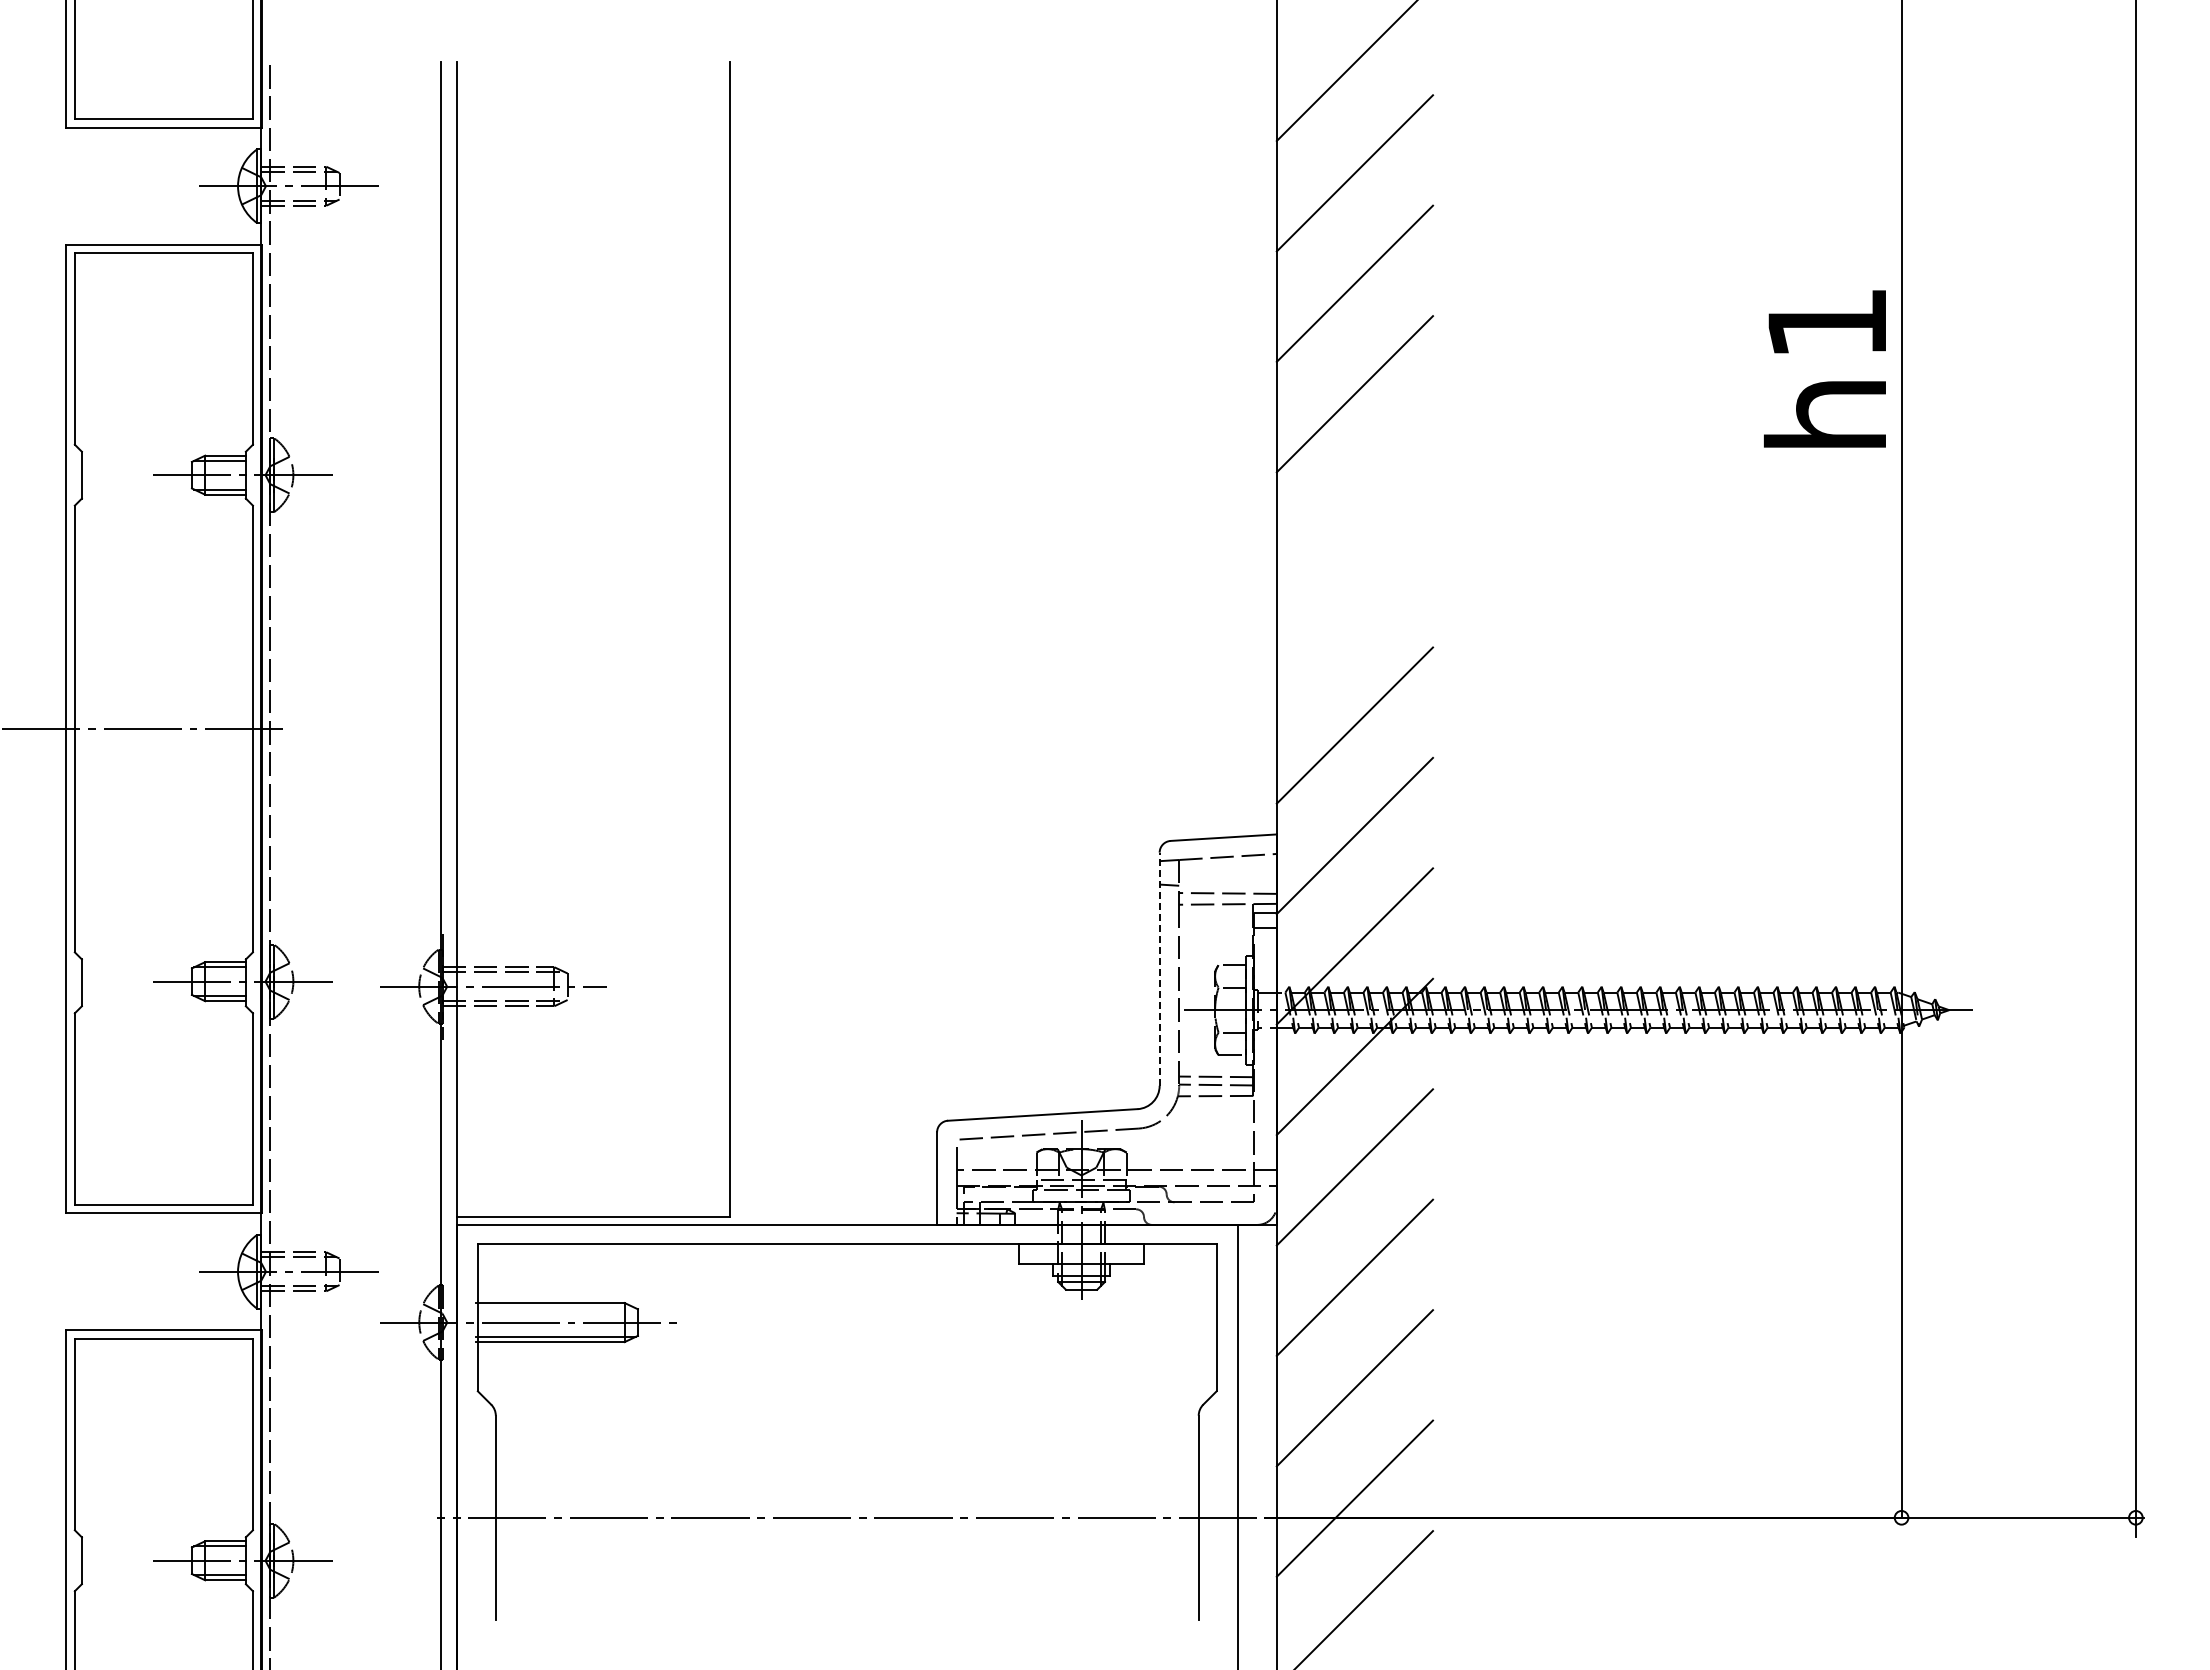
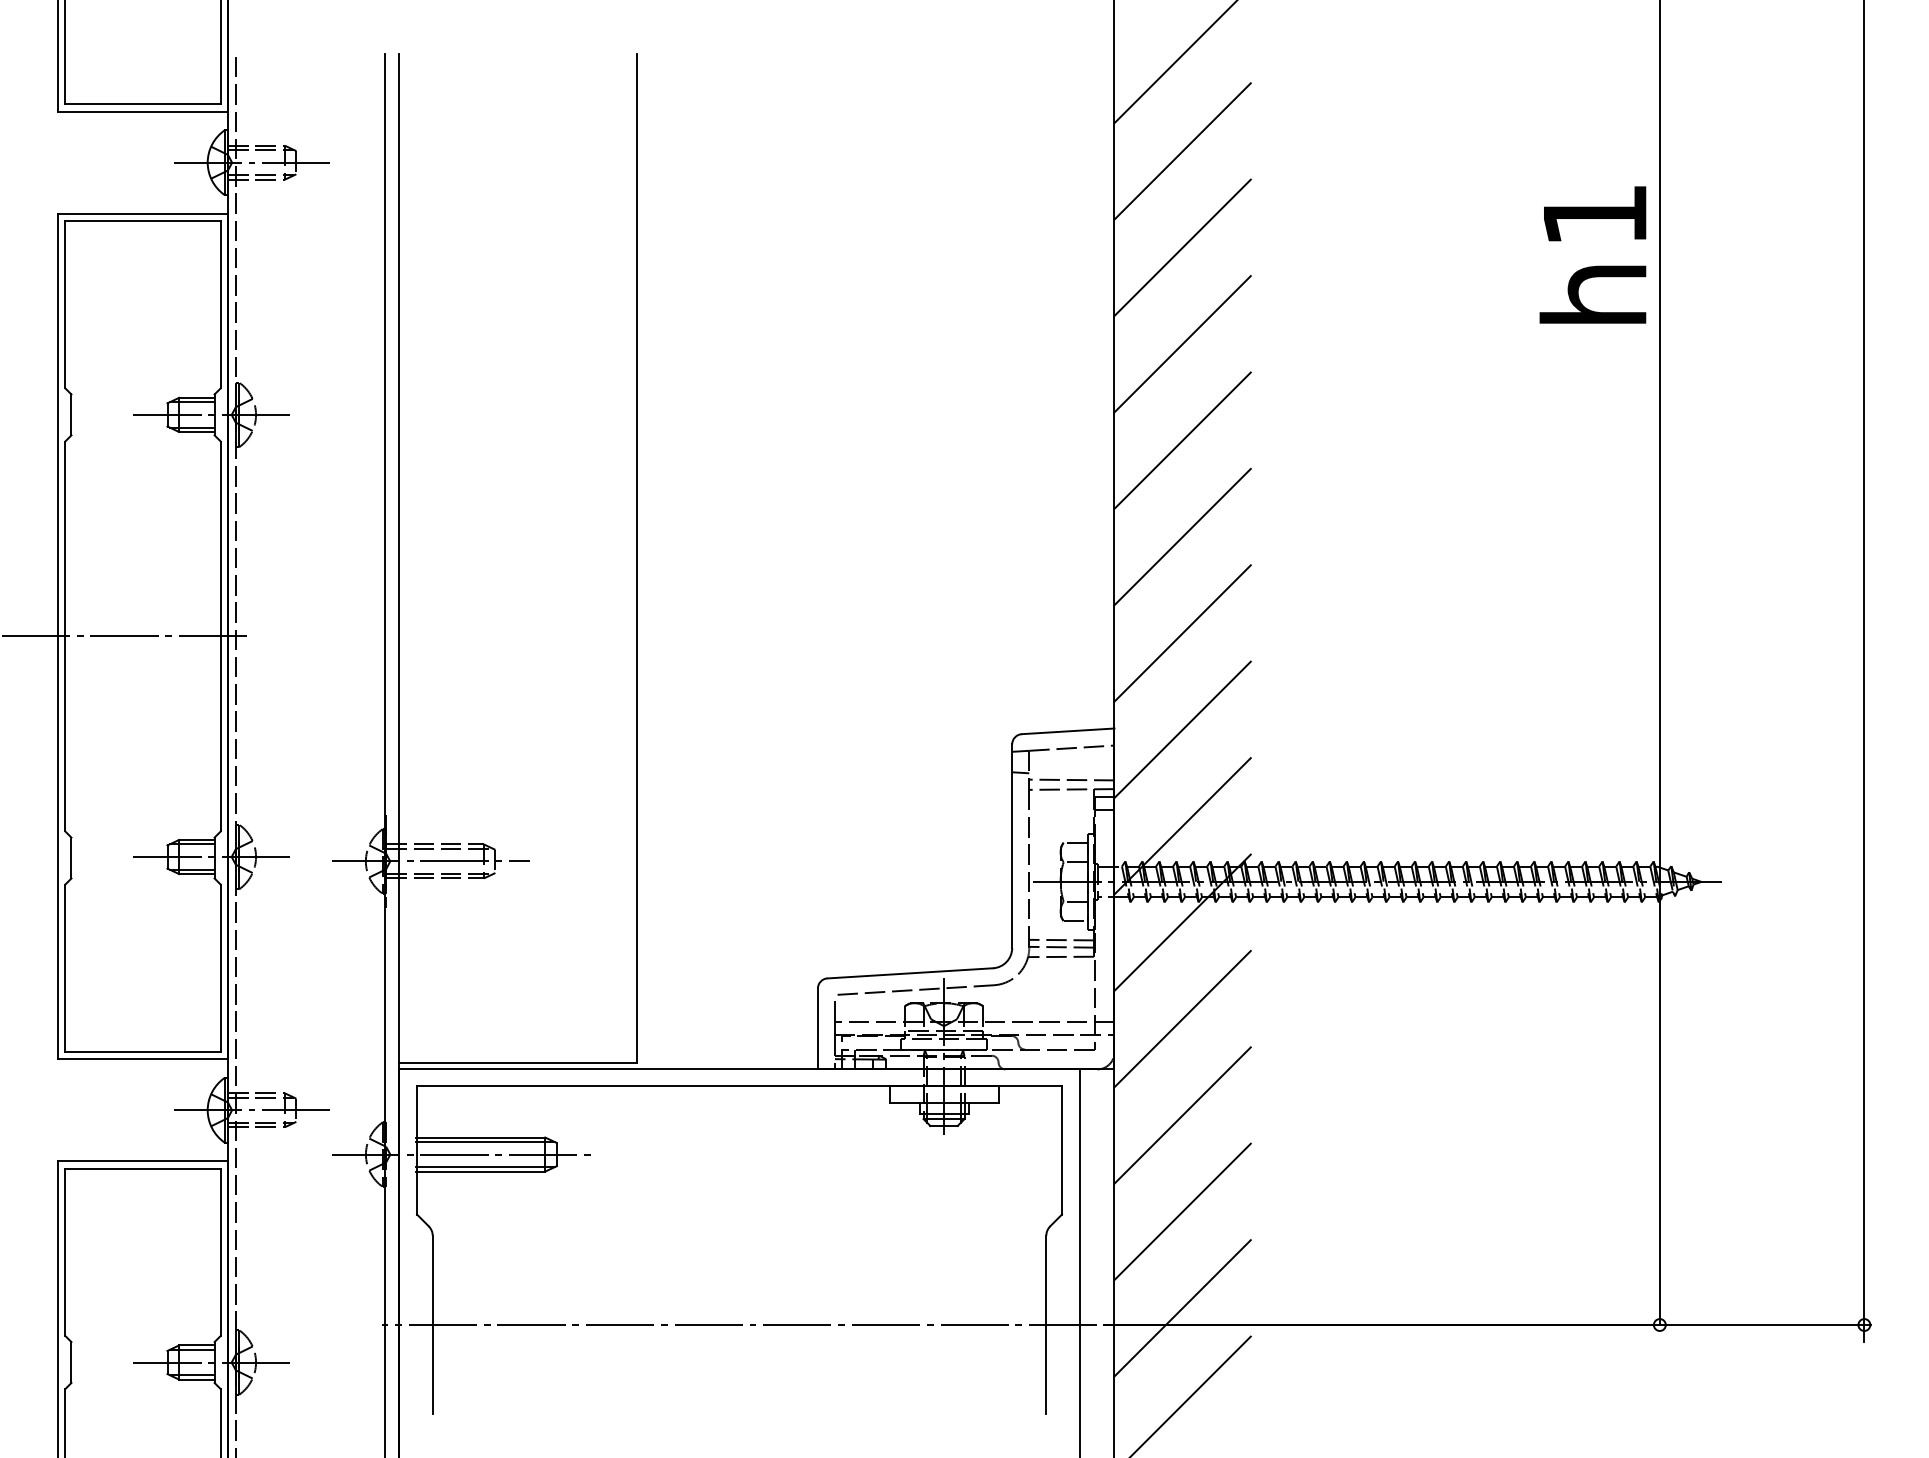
text: (1824, 368) -> (1592, 254), moved
line: (1354, 504) -> (1182, 440), added
line: (1354, 615) -> (1182, 537), added
line: (1159, 969) -> (1012, 846), dashed -> solid
line: (555, 1308) -> (484, 1142), added

